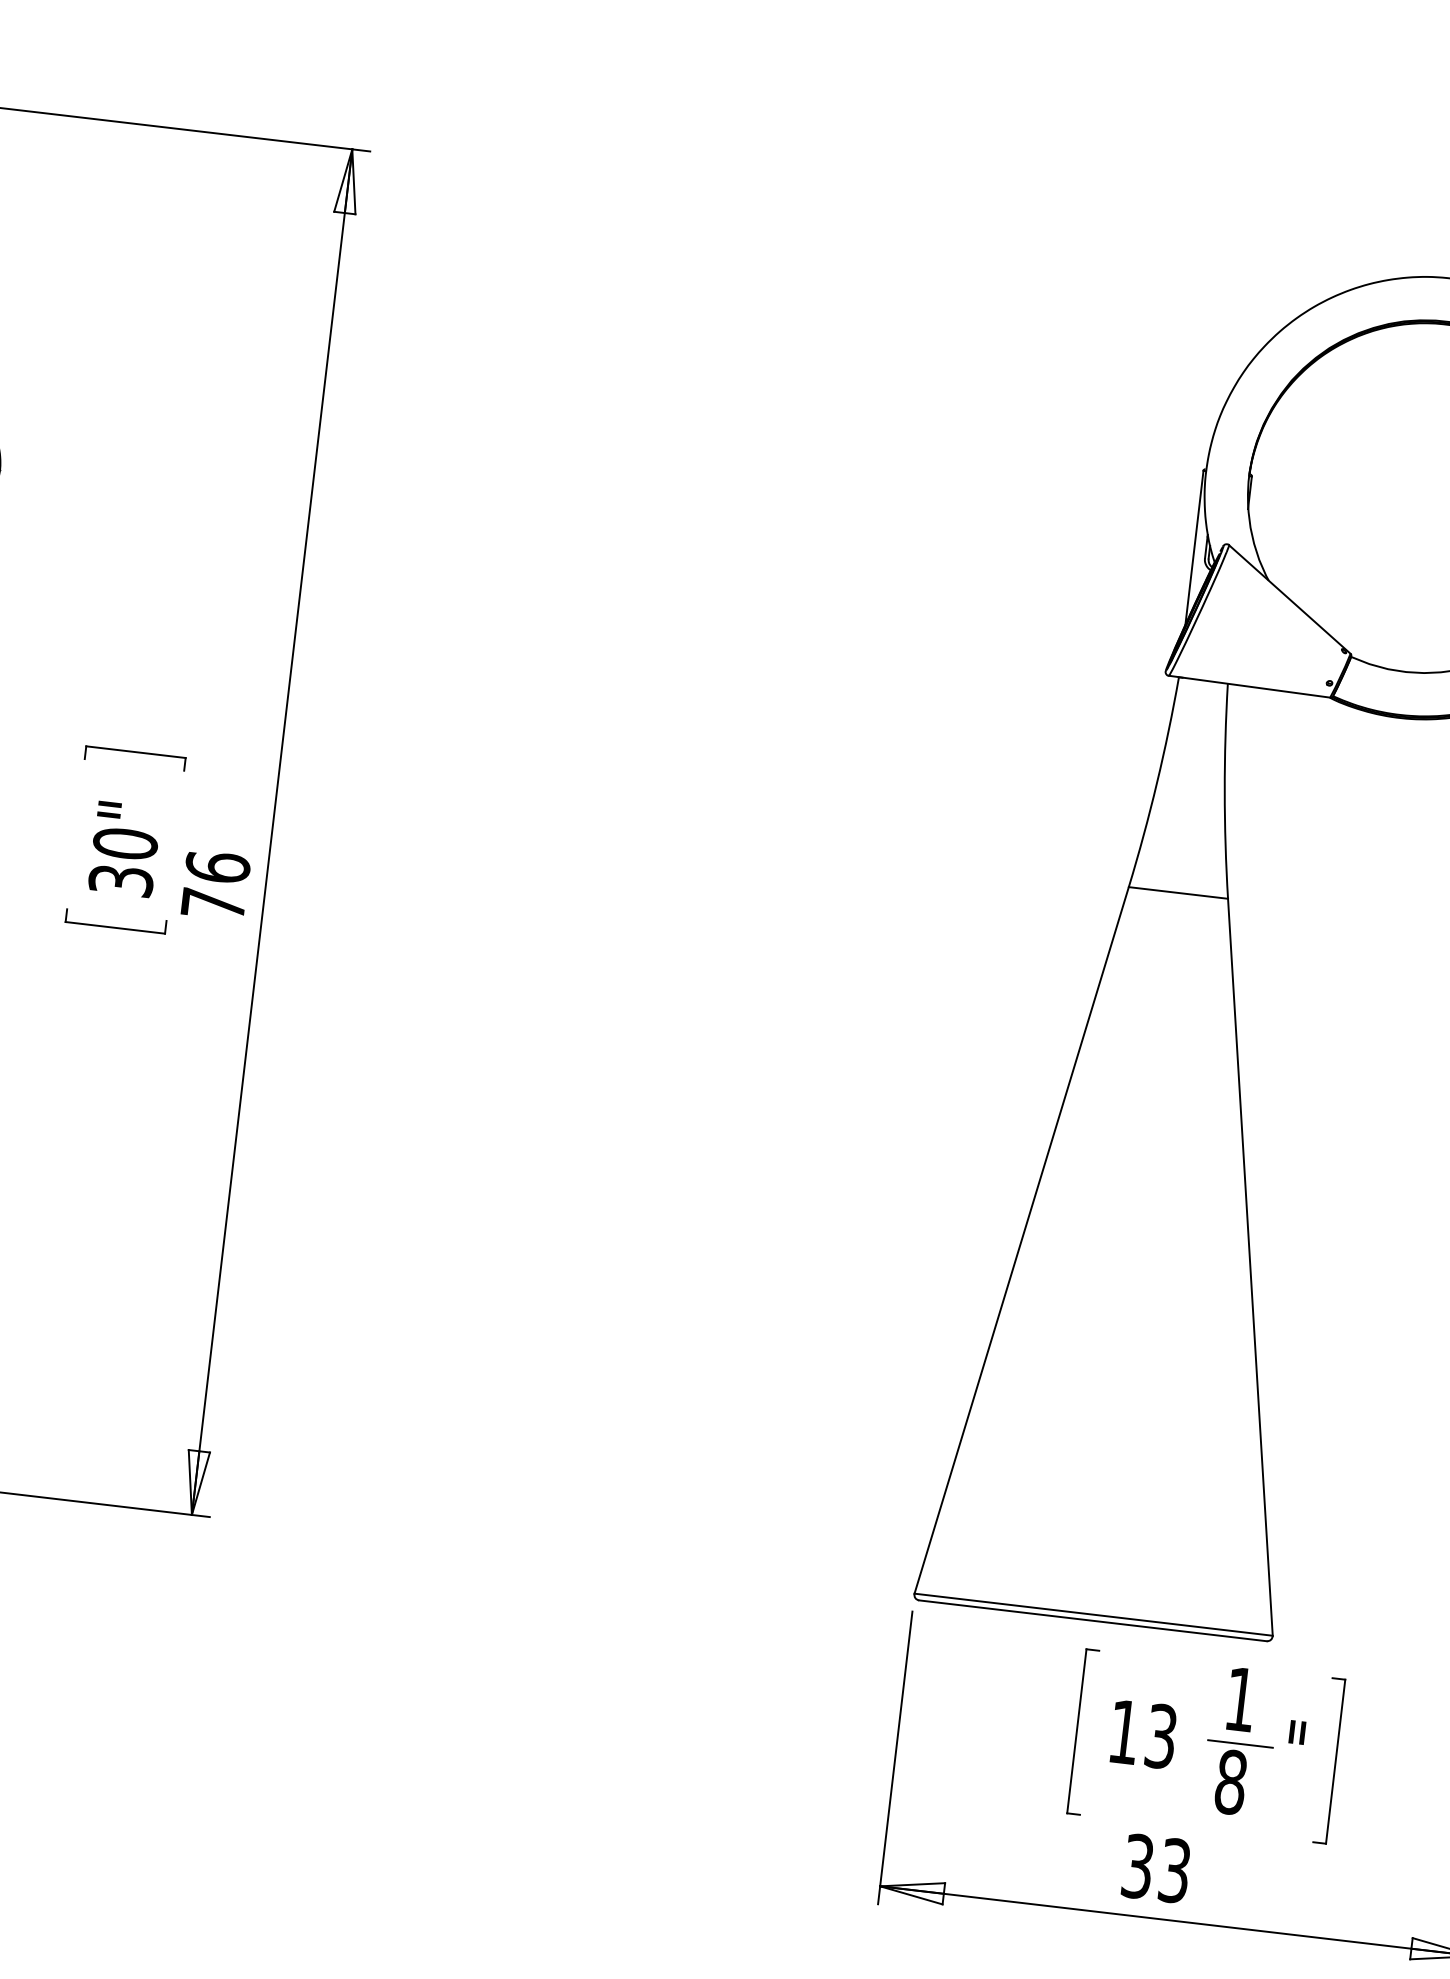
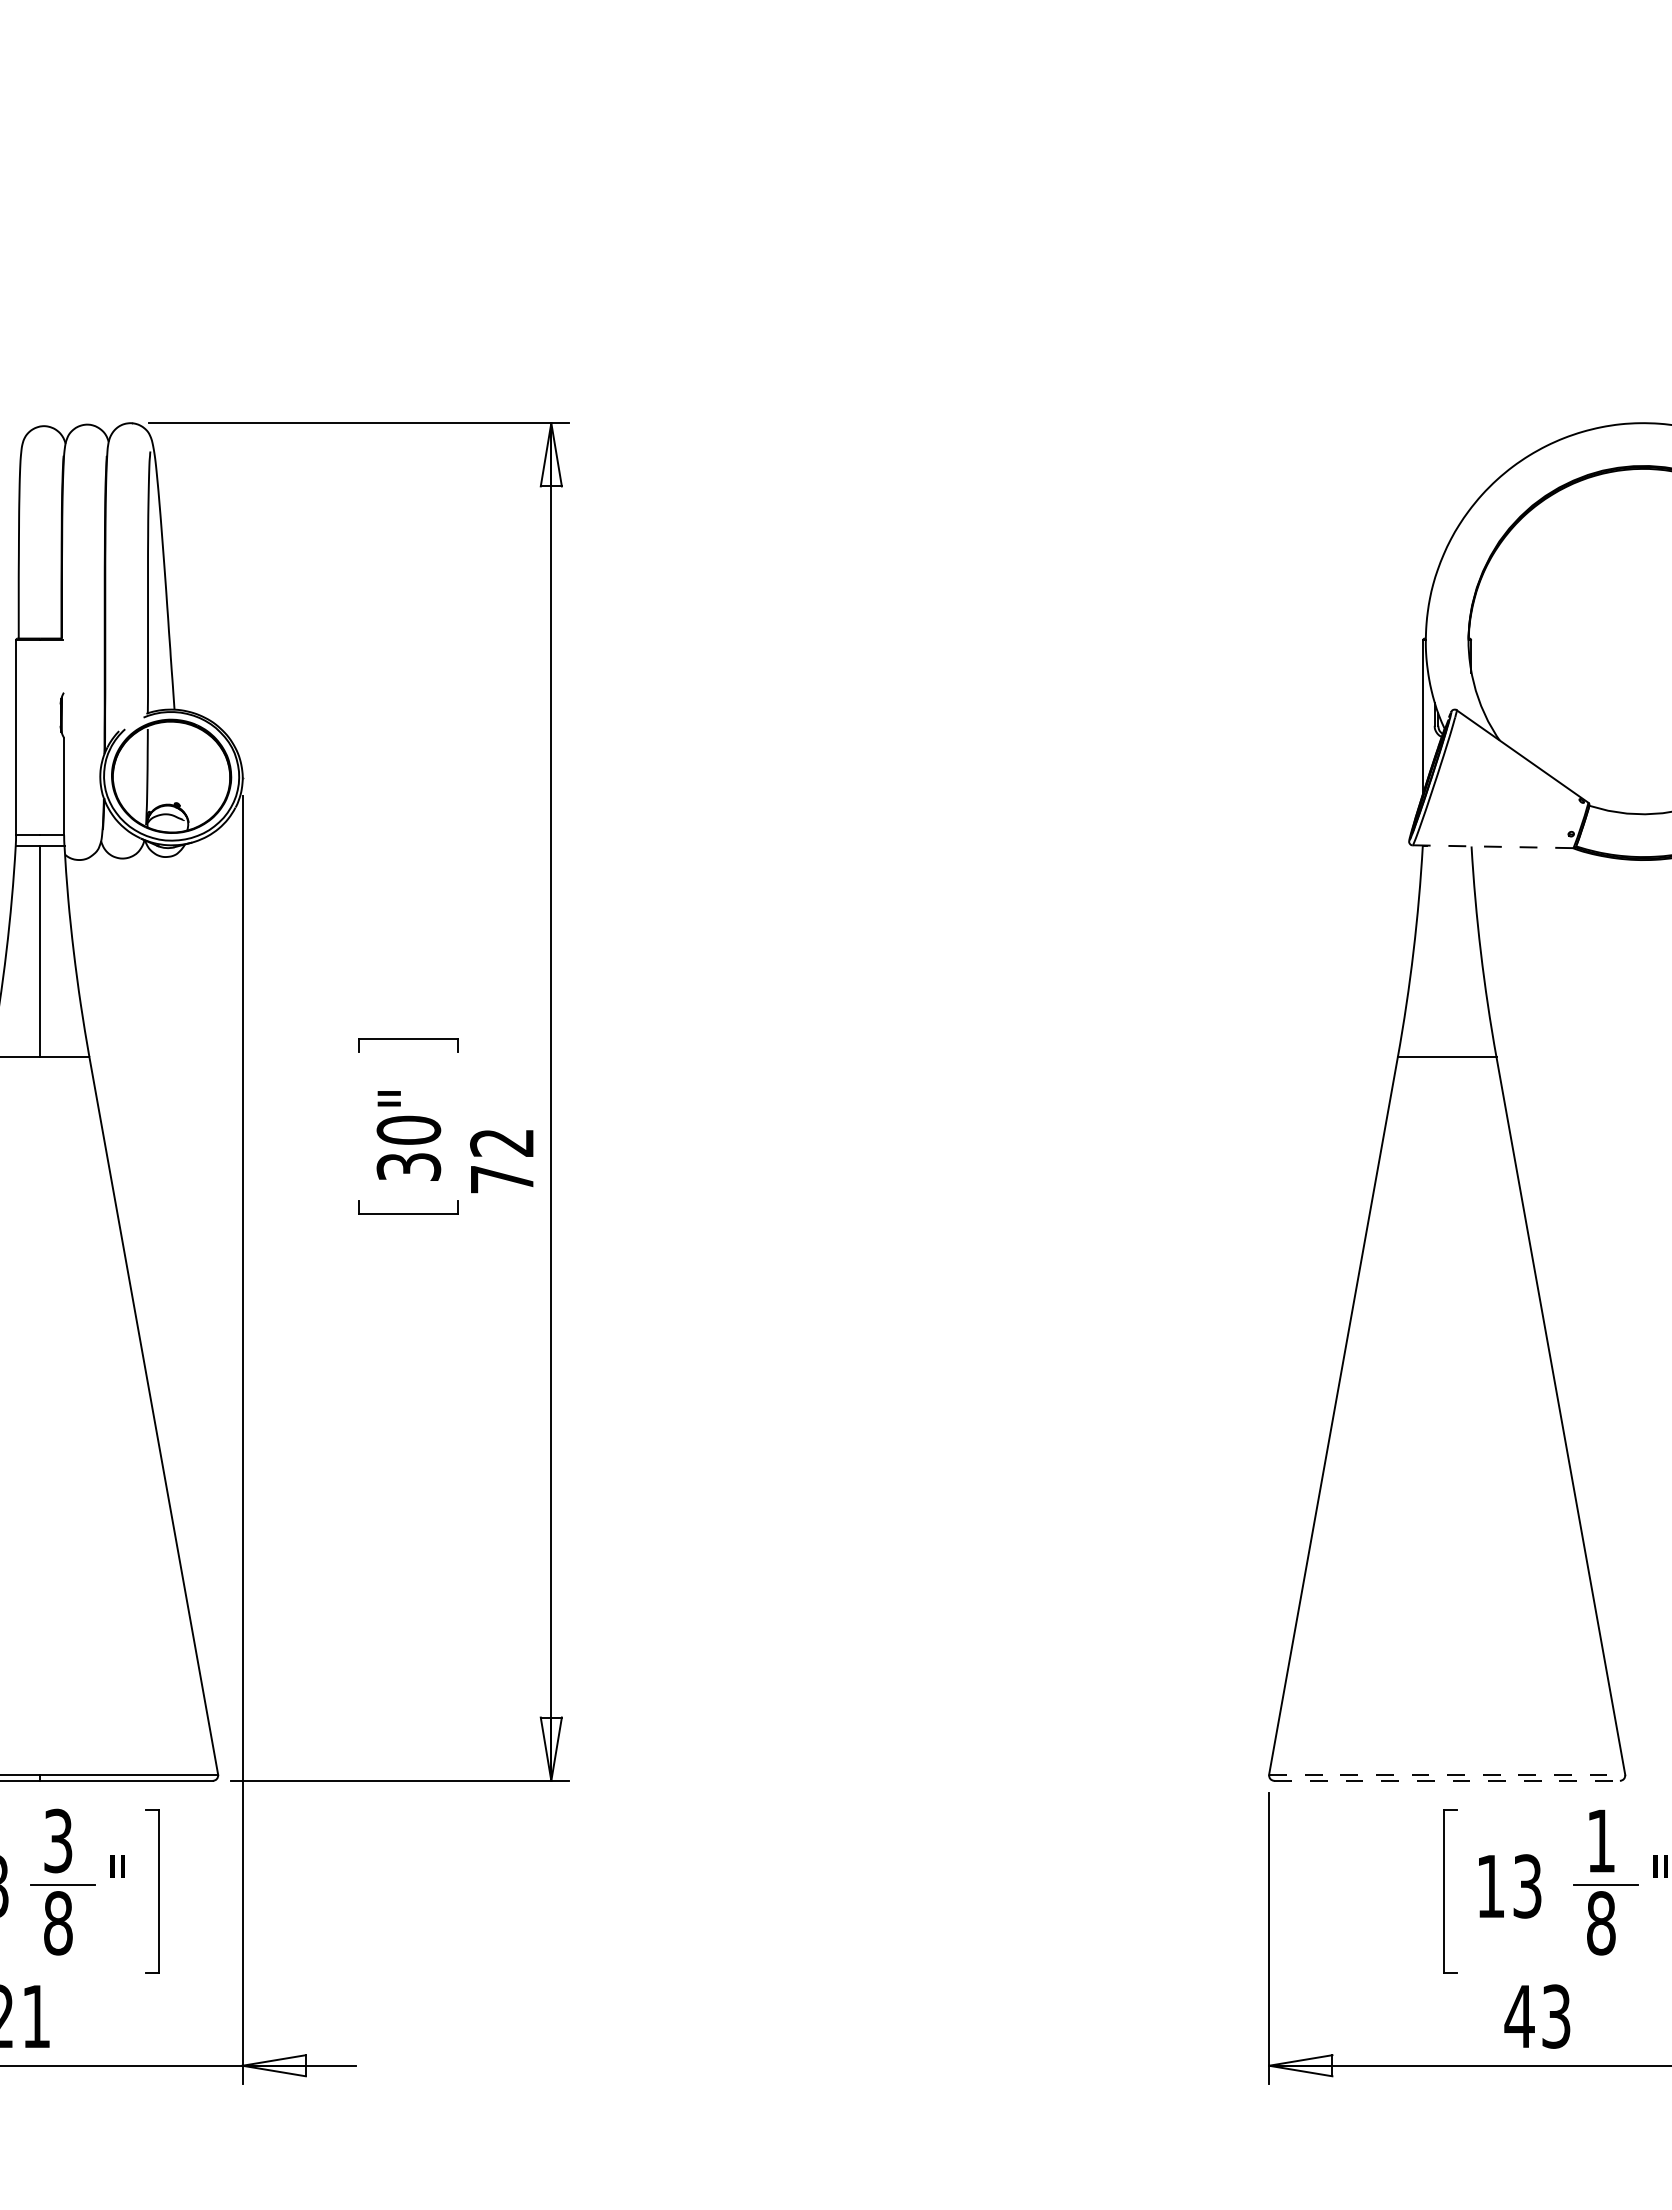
line: (1249, 686) -> (1493, 846), solid -> dashed
text: (218, 867) -> (502, 1142), 76 -> 72
line: (1094, 1614) -> (1447, 1774), solid -> dashed
line: (1093, 1620) -> (1447, 1780), solid -> dashed
text: (1137, 1866) -> (1519, 2016), 33 -> 43

